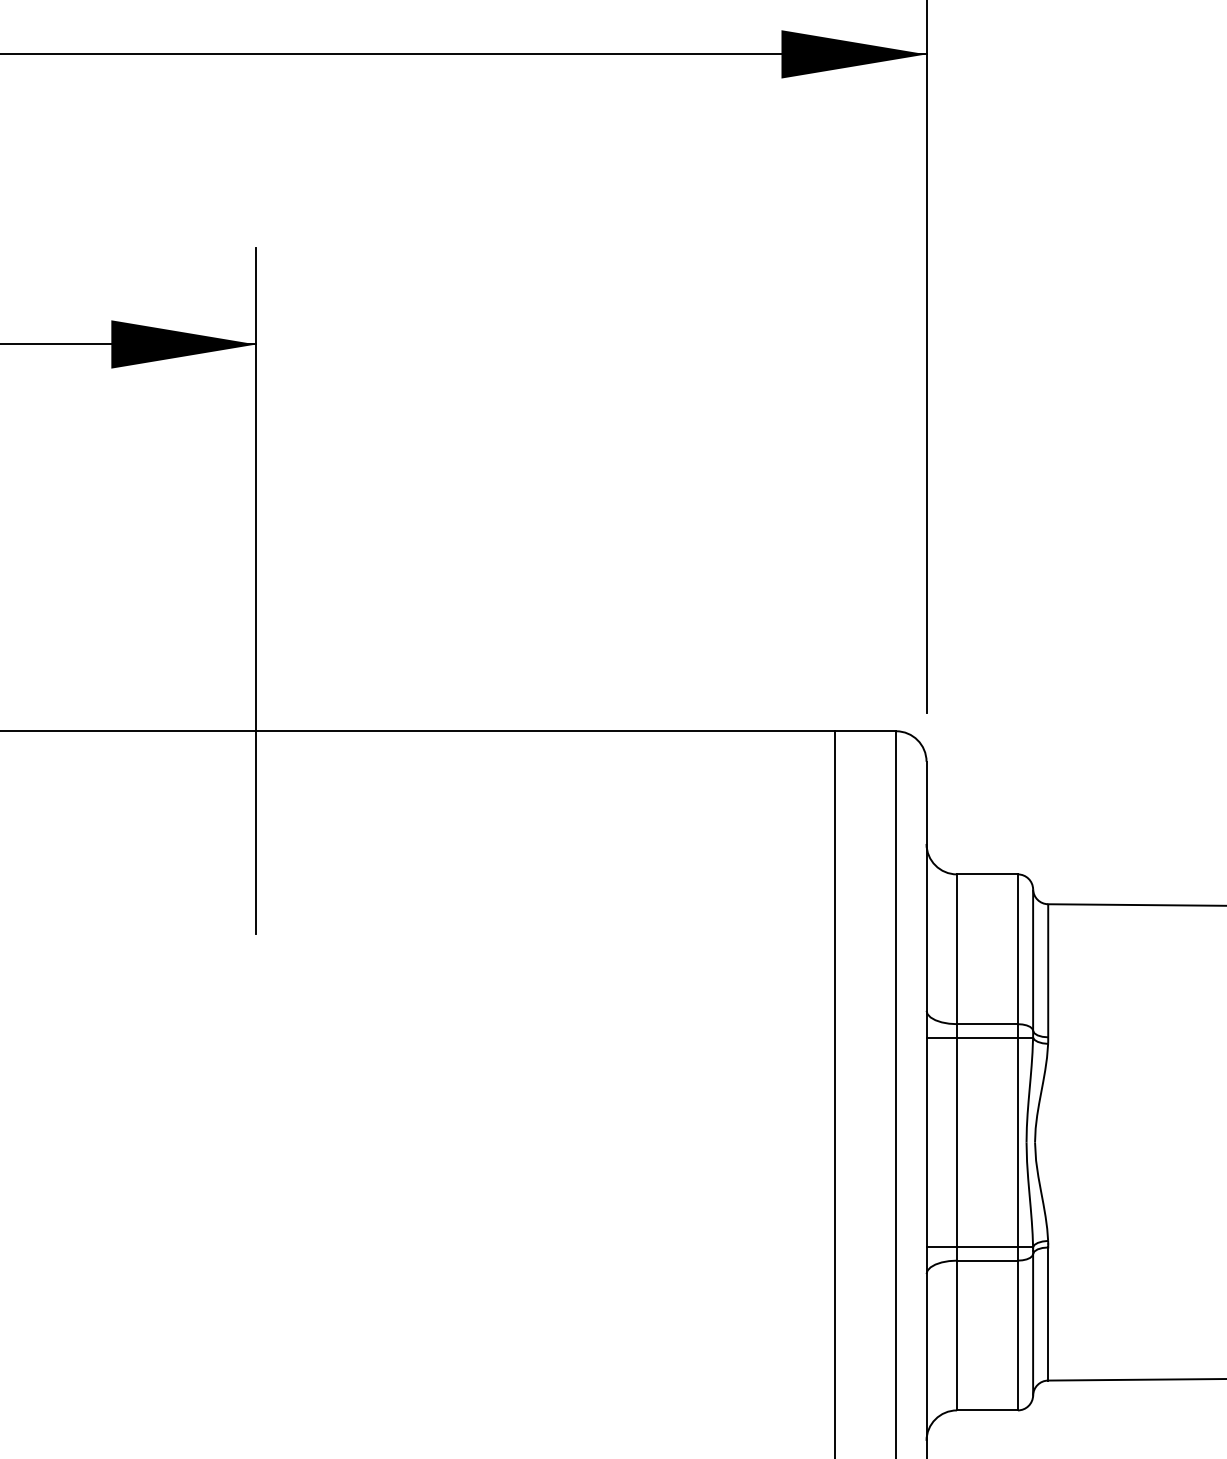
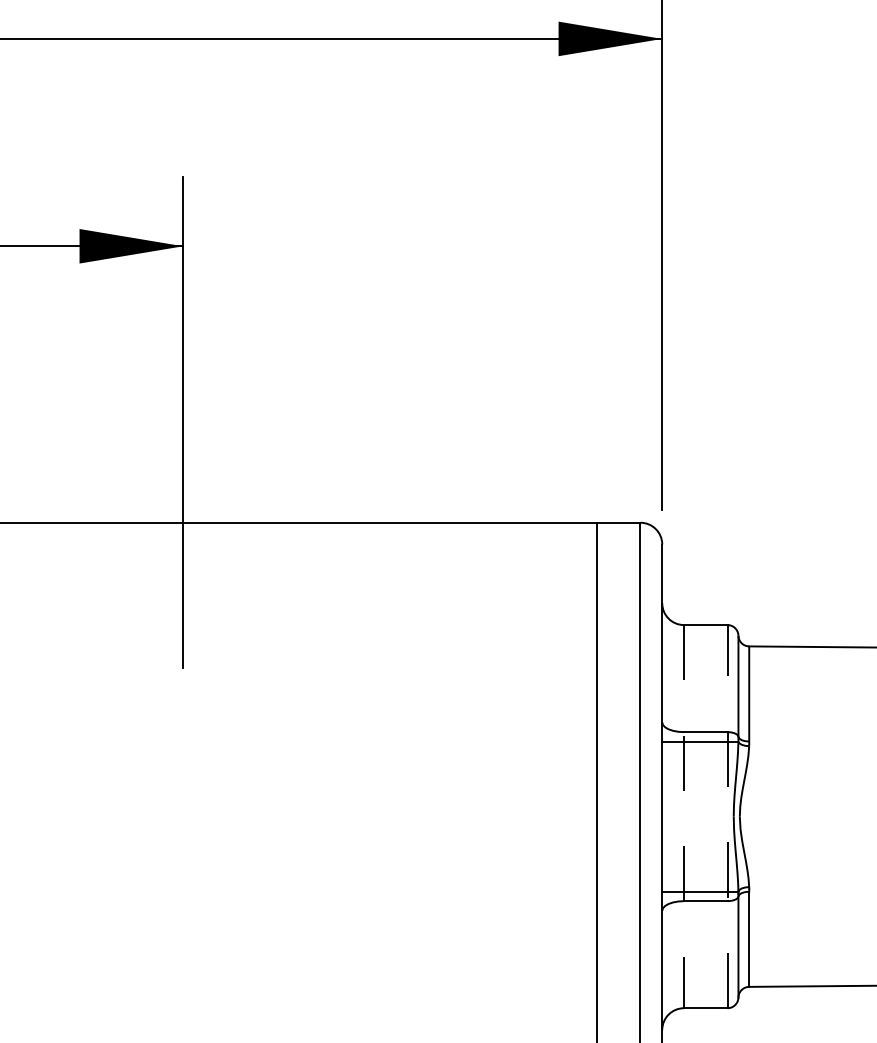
line: (957, 1142) -> (684, 816), solid -> dashed
line: (1017, 1142) -> (727, 816), solid -> dashed

